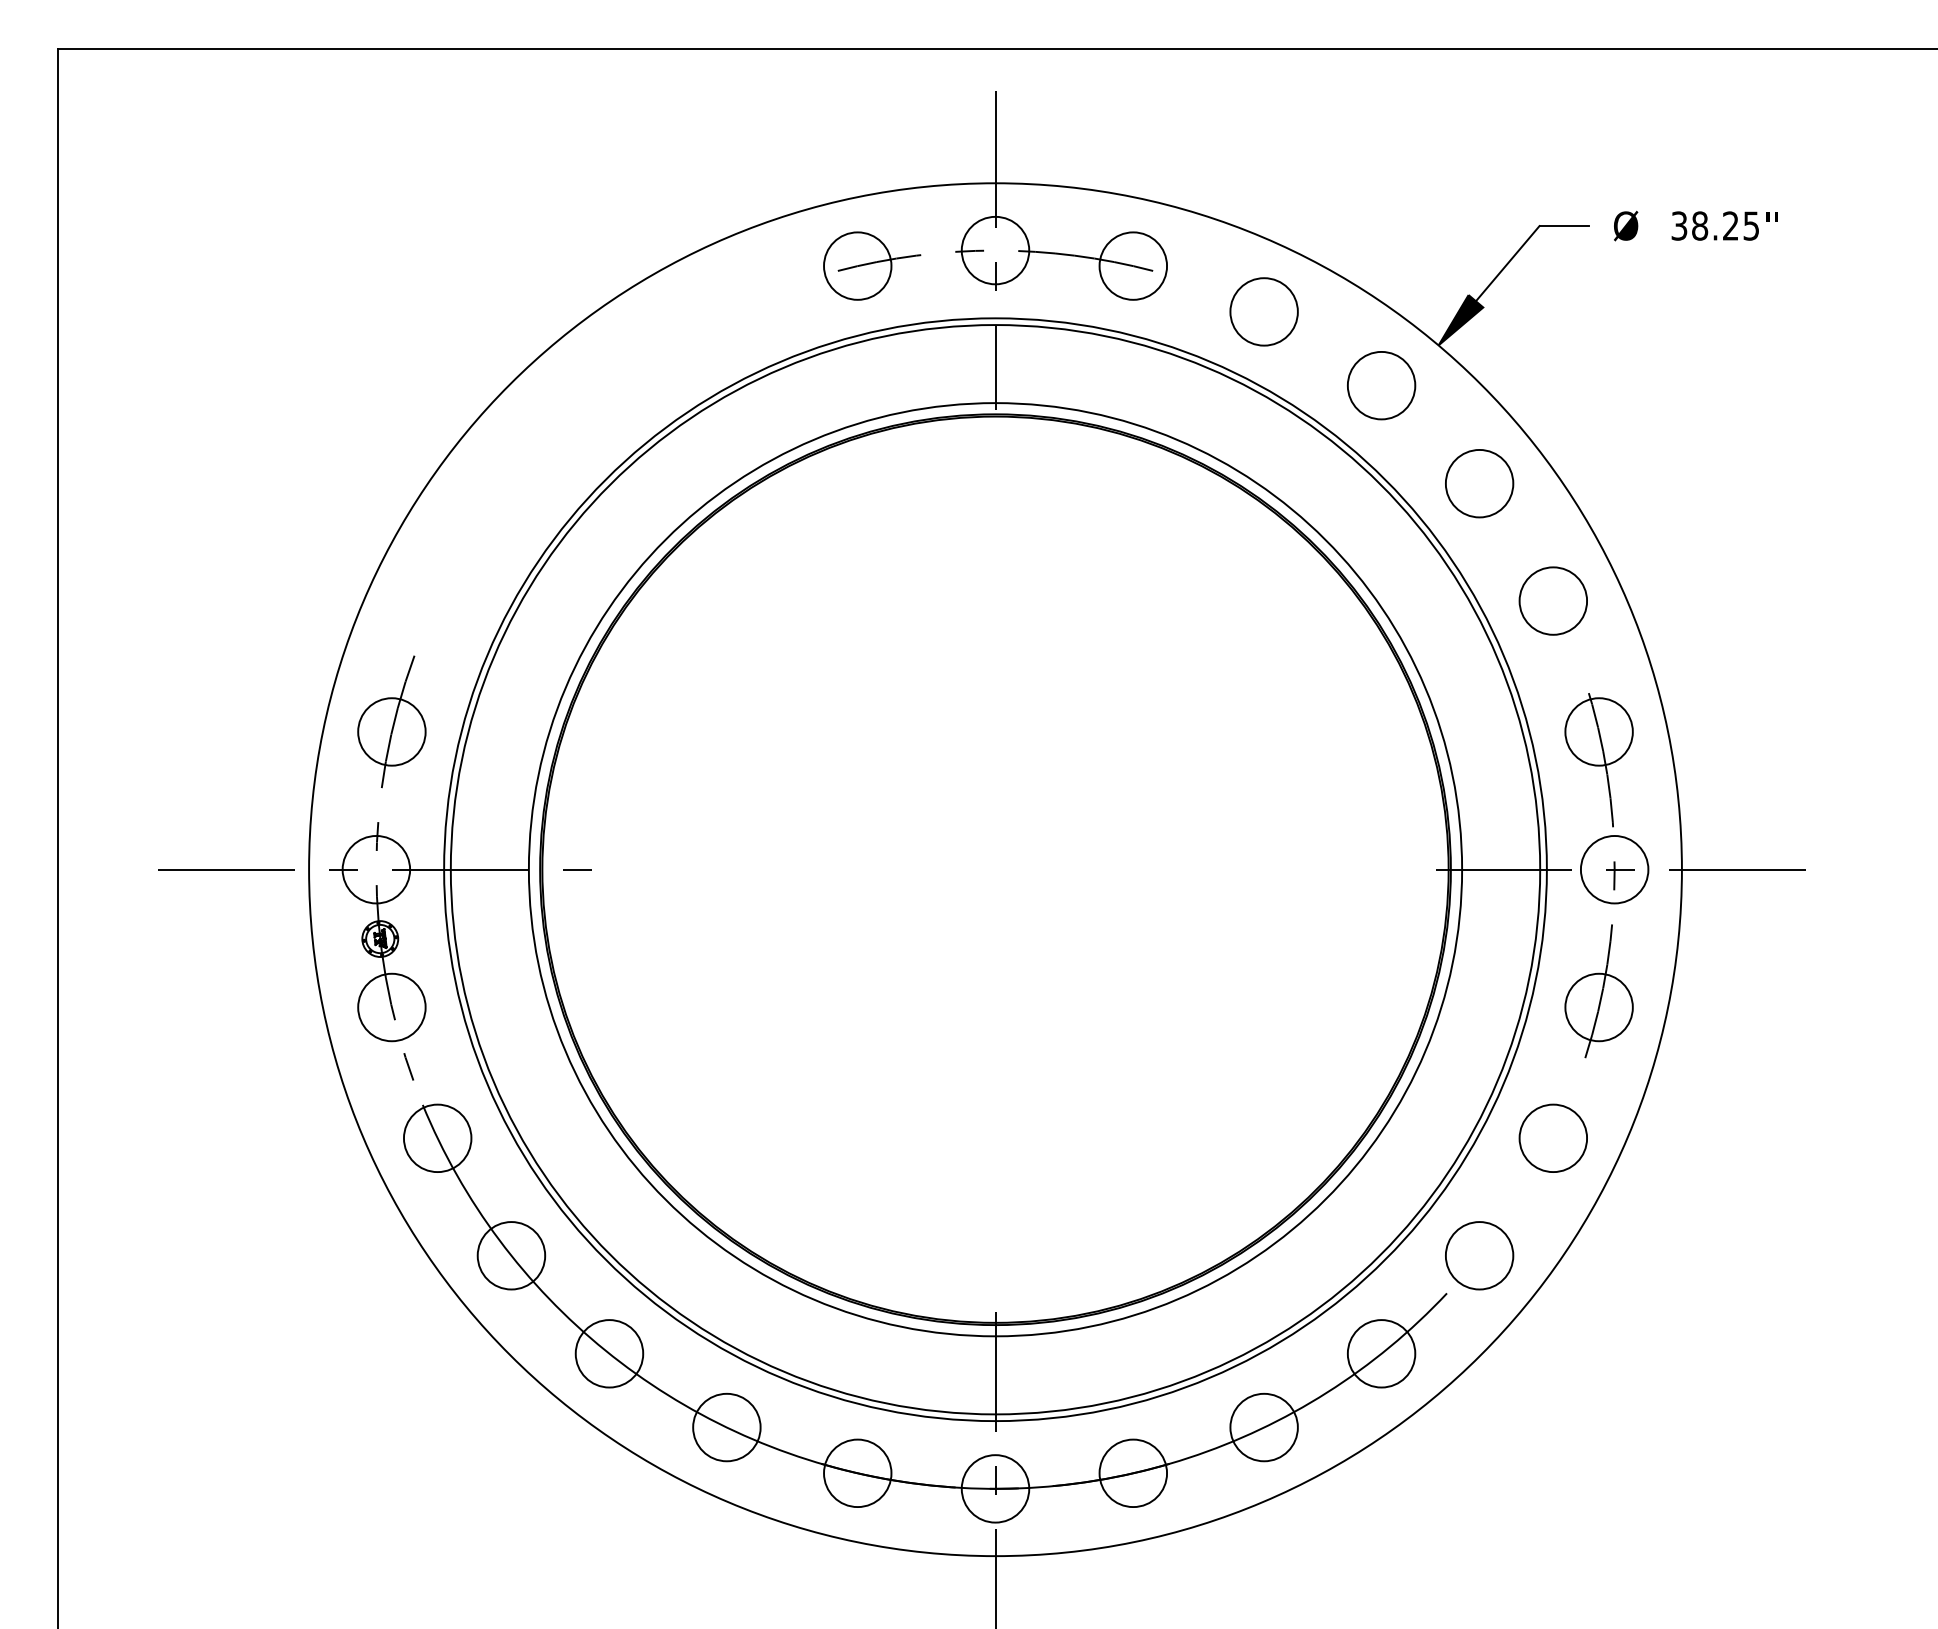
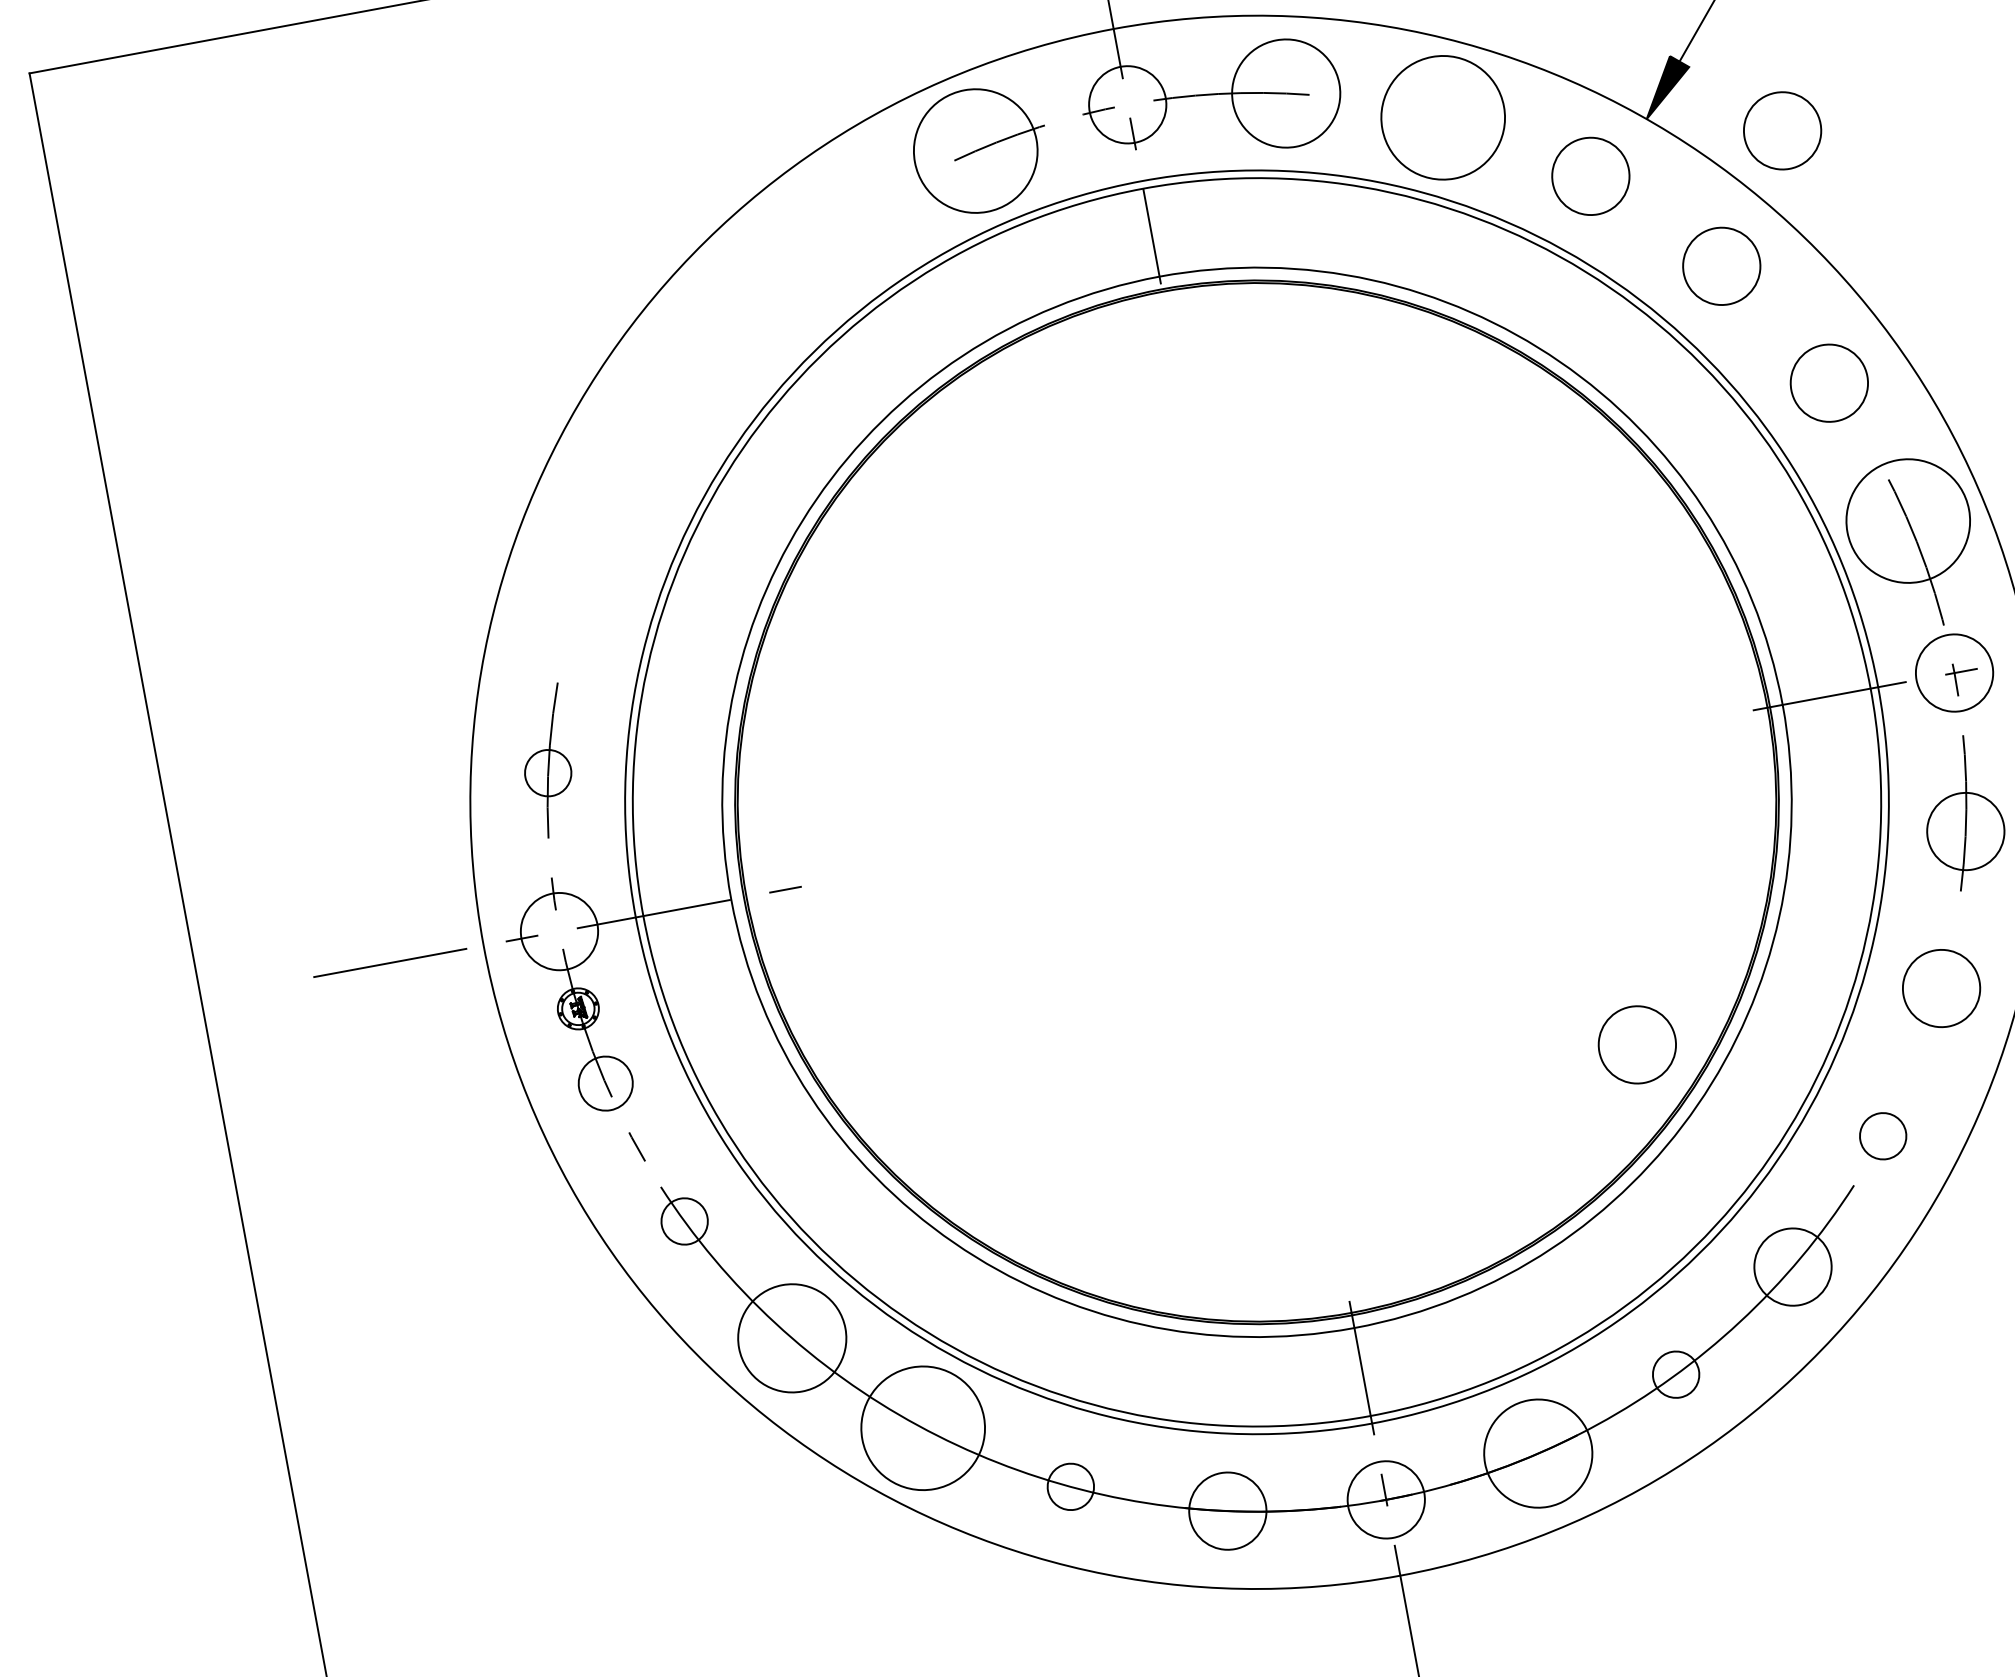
circle: (857, 265) -> (975, 150), size x1.6
circle: (1133, 265) -> (1286, 92), size x1.4
circle: (1263, 311) -> (1442, 117), size x1.6
circle: (1552, 376) -> (1781, 130), added
circle: (391, 731) -> (547, 772), size x0.6
circle: (1598, 731) -> (1907, 520), size x1.6
circle: (391, 1007) -> (605, 1083), size x0.7
circle: (1282, 1137) -> (1636, 1044), added
circle: (437, 1138) -> (684, 1221), size x0.6
circle: (511, 1255) -> (792, 1338), size x1.4
circle: (1479, 1255) -> (1882, 1135), size x0.6
circle: (609, 1353) -> (923, 1427), size x1.6
circle: (726, 1427) -> (1070, 1486), size x0.6
circle: (1263, 1427) -> (1675, 1374), size x0.6
circle: (1133, 1473) -> (1538, 1453), size x1.4

